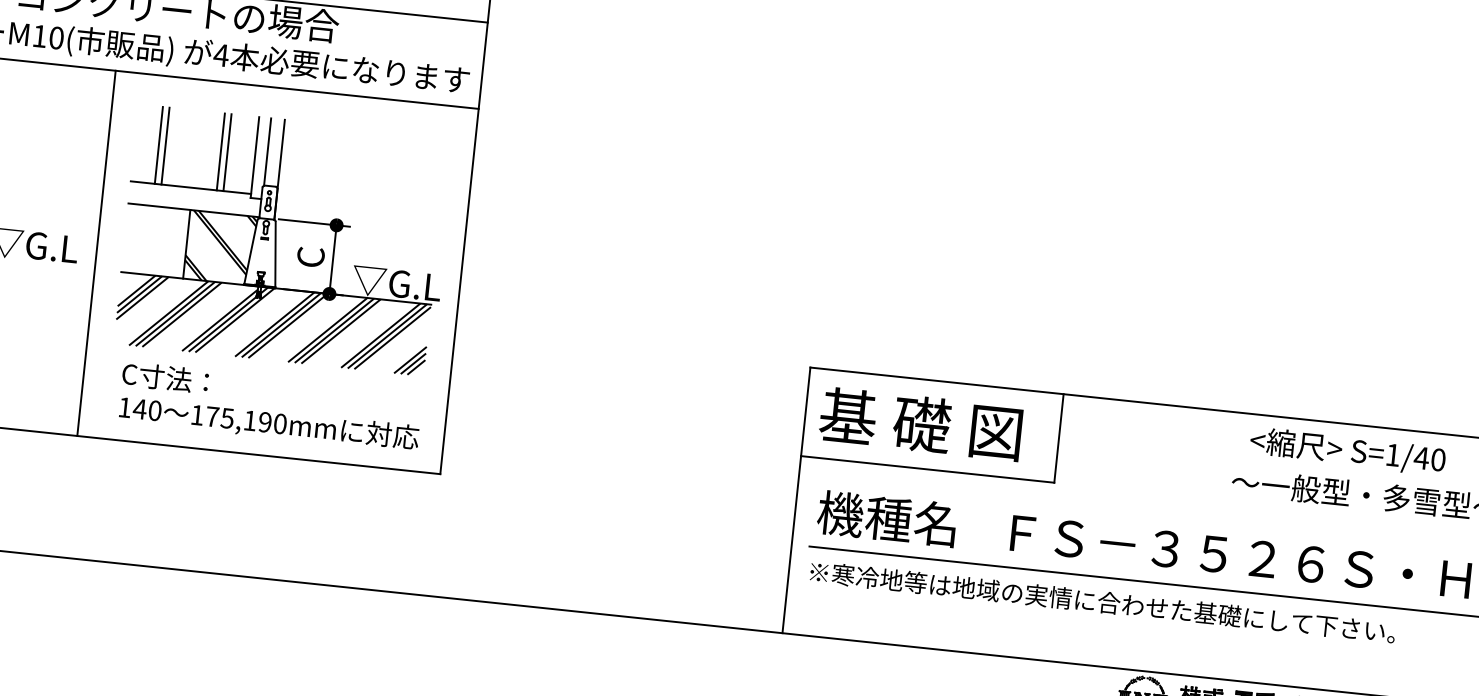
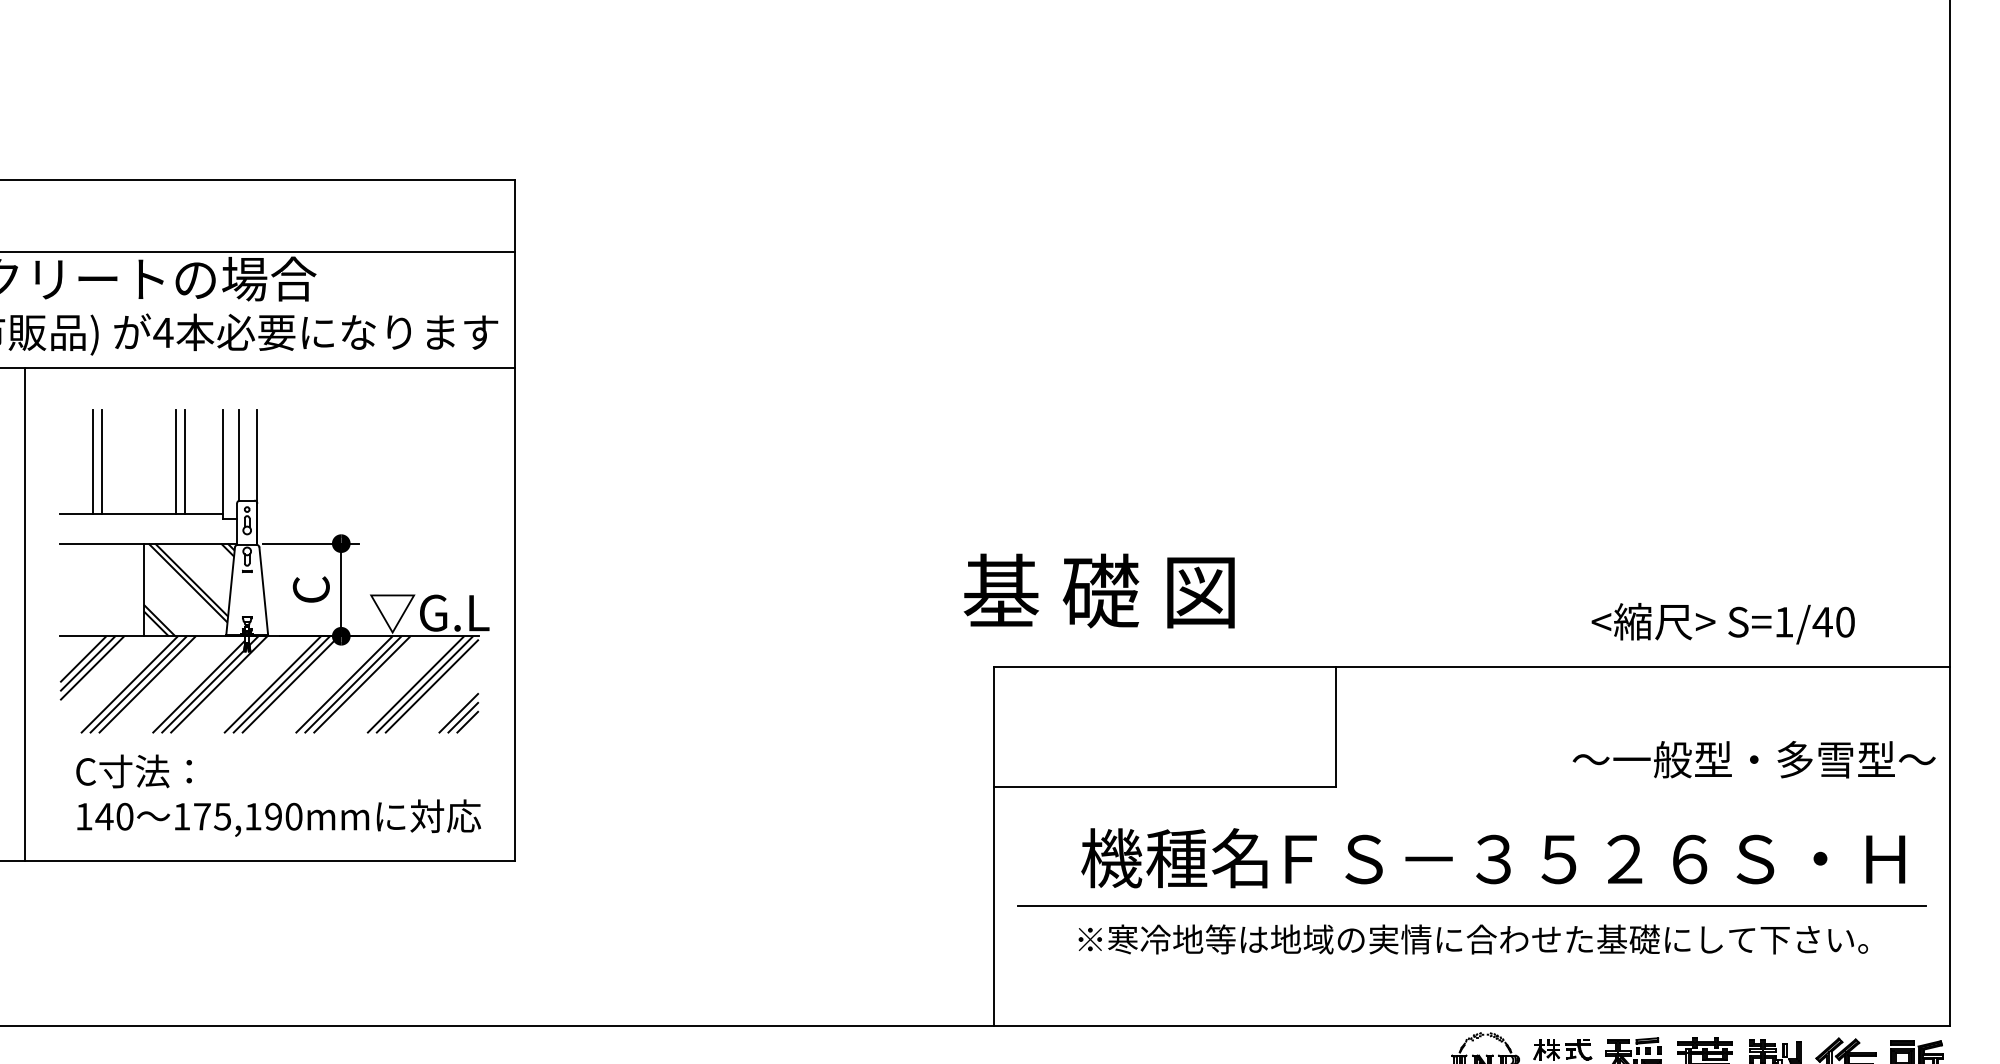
text: (920, 423) -> (1098, 590), moved
text: (1347, 451) -> (1722, 623), moved
text: (887, 519) -> (1174, 858), moved
text: (1102, 602) -> (1472, 939), moved

